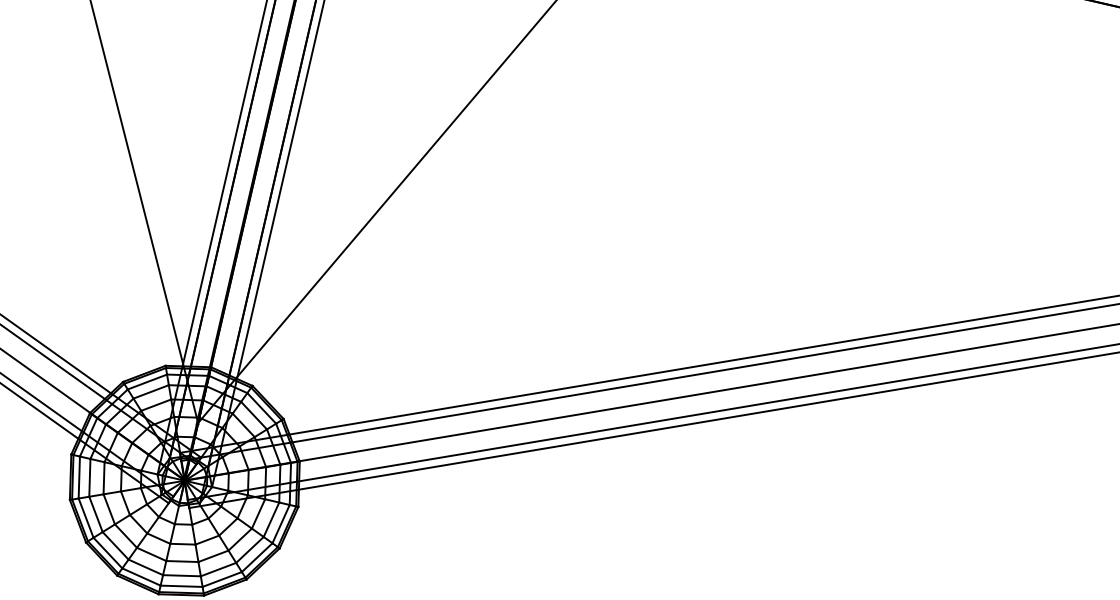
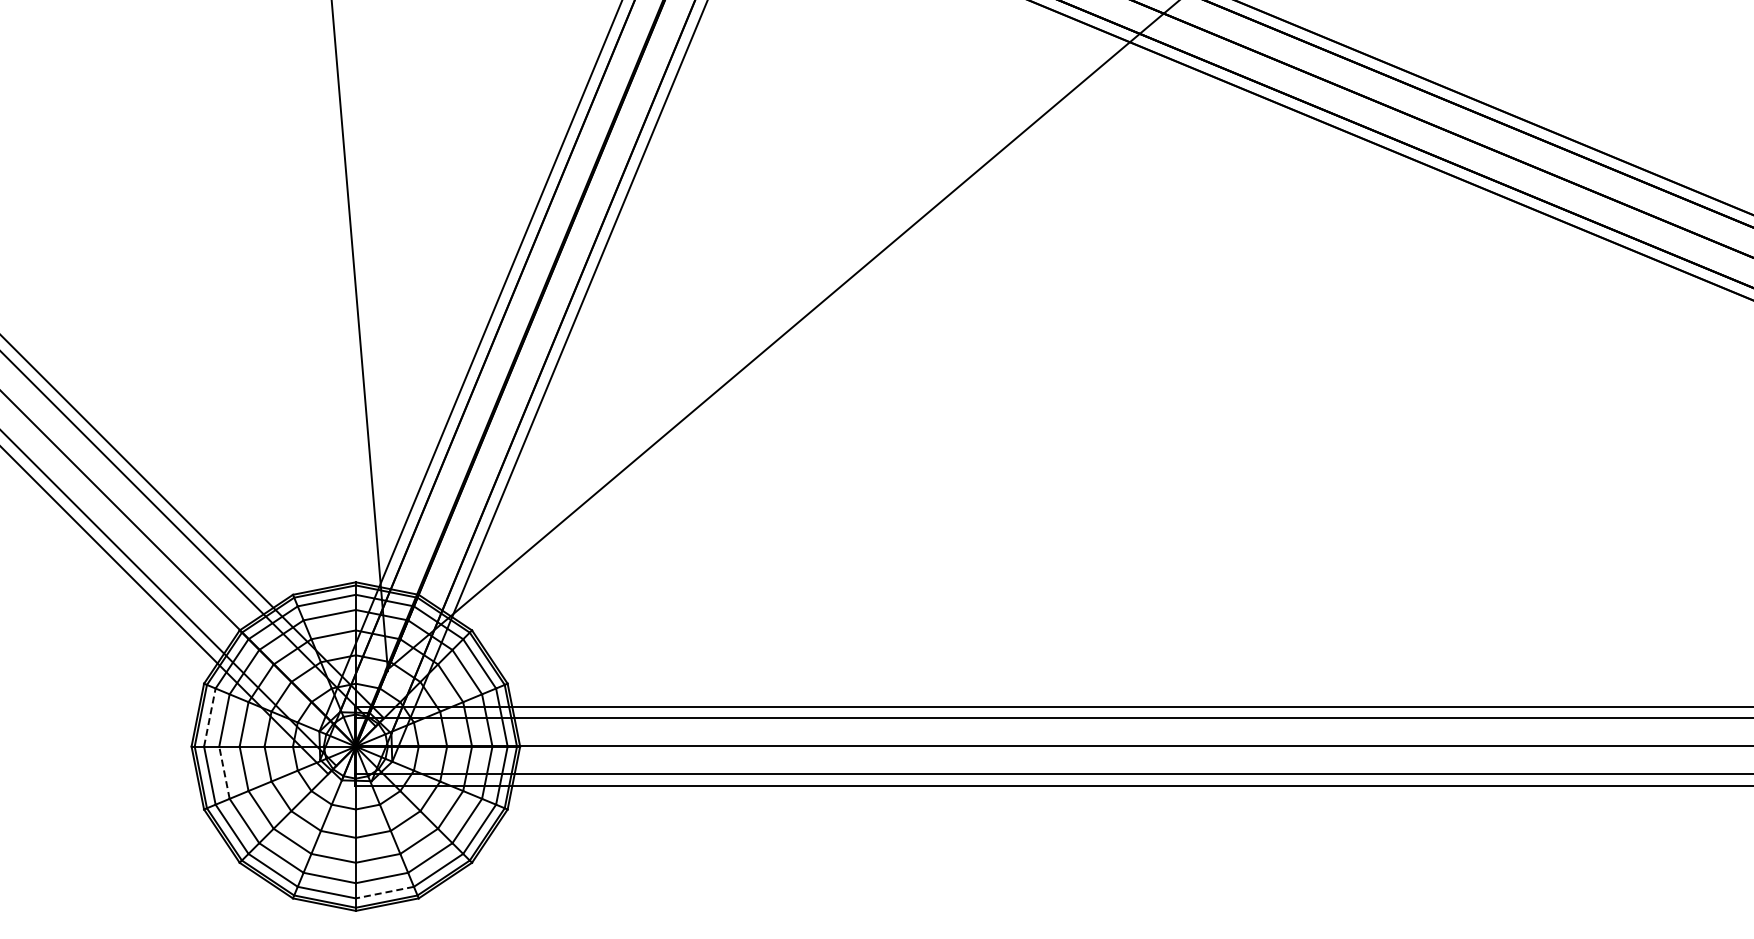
line: (79, 477) -> (209, 717), solid -> dashed
line: (95, 514) -> (224, 772), solid -> dashed
line: (221, 579) -> (384, 892), solid -> dashed

